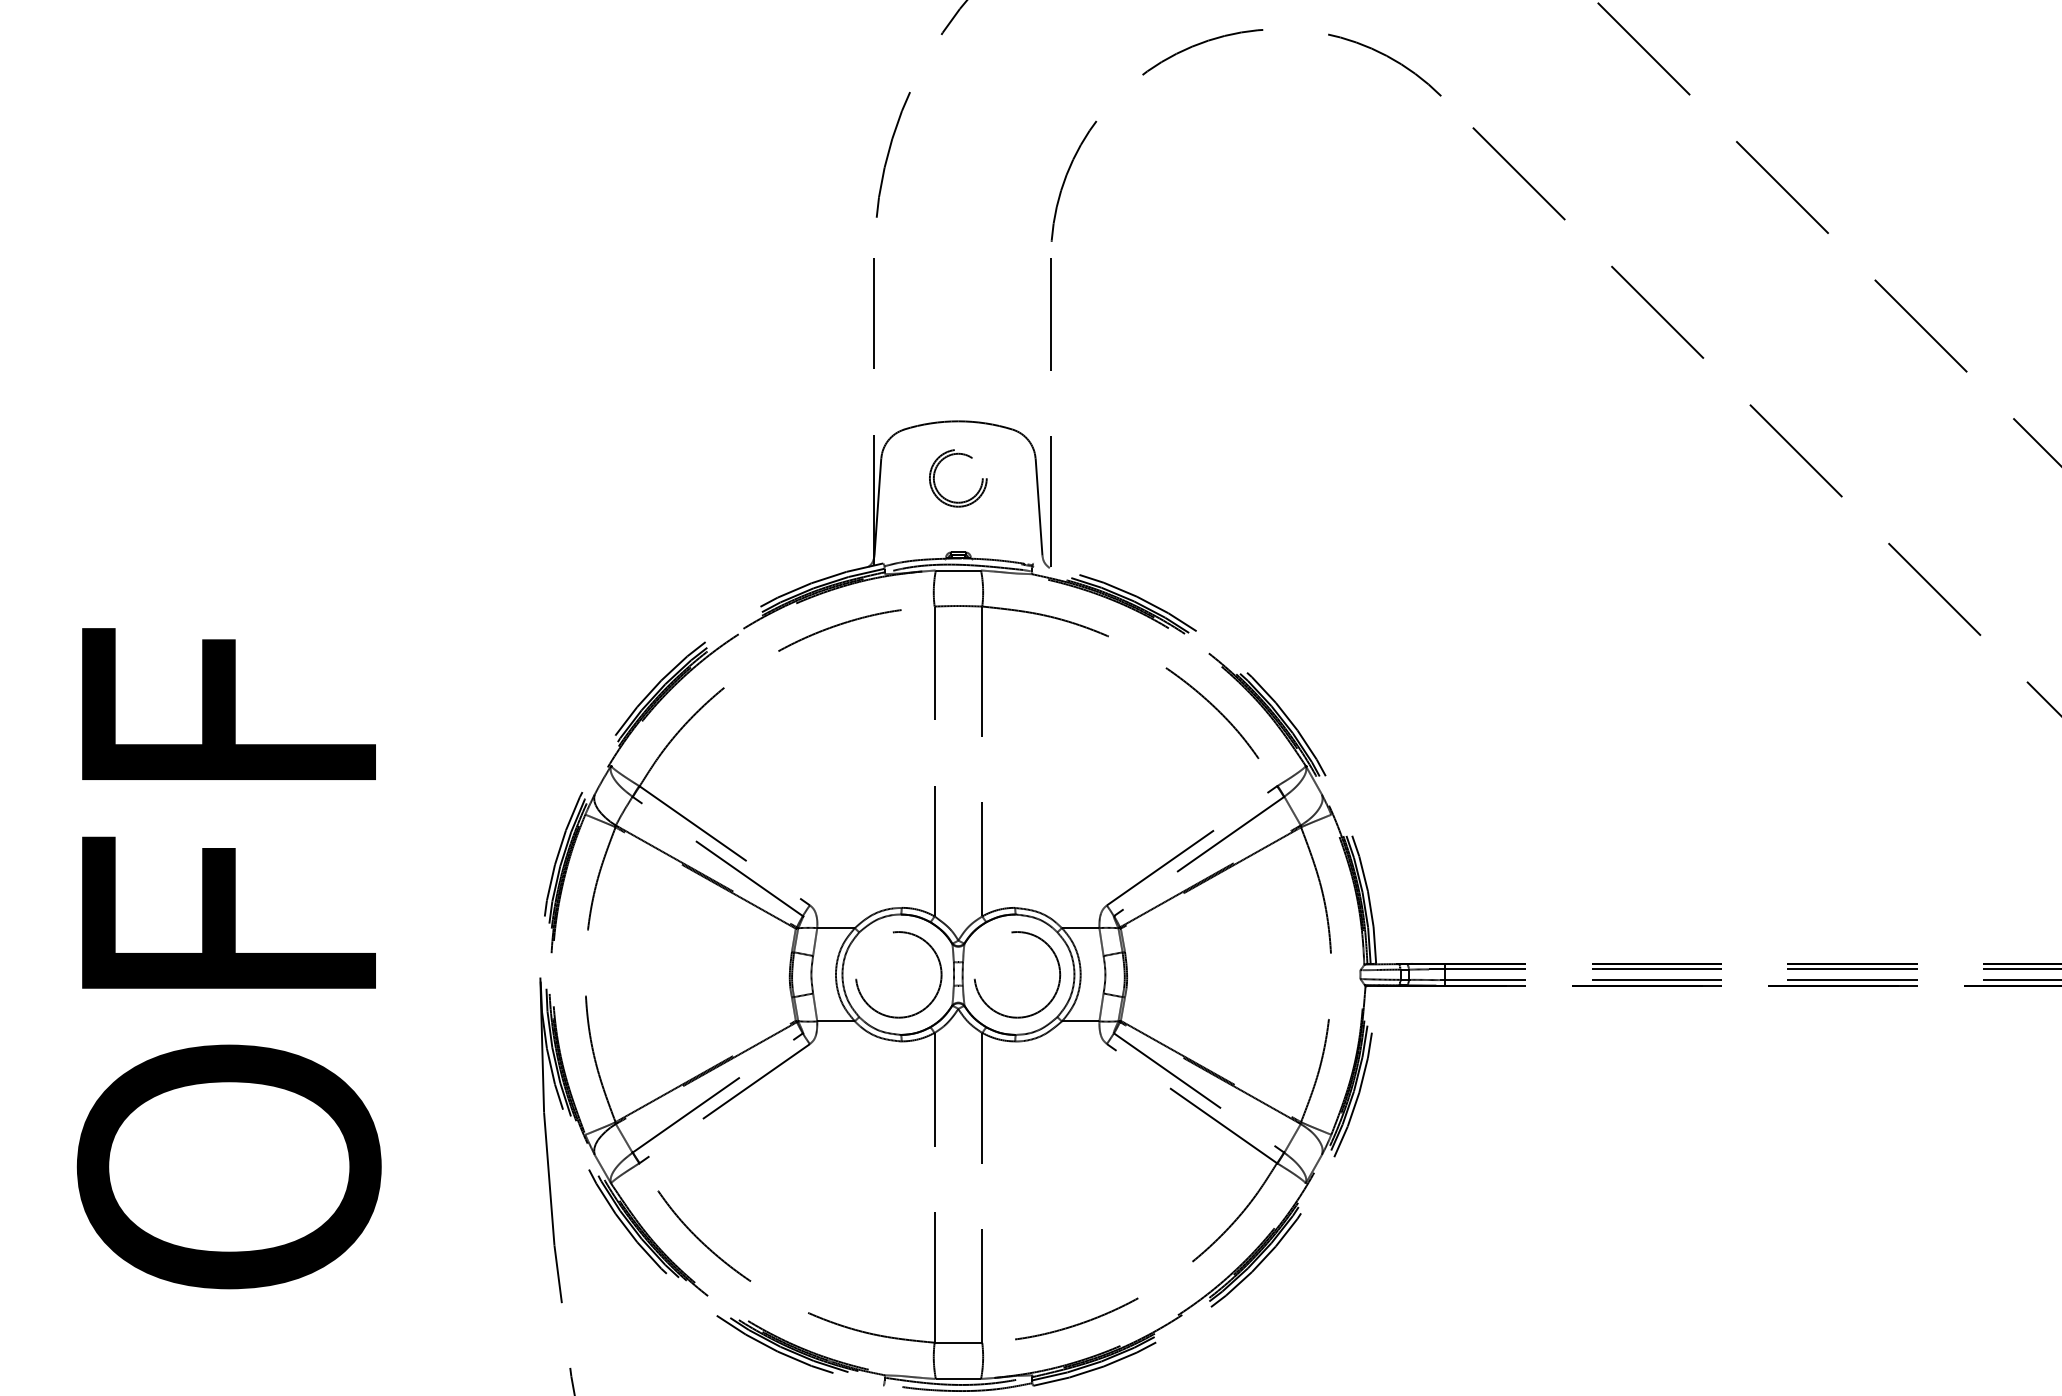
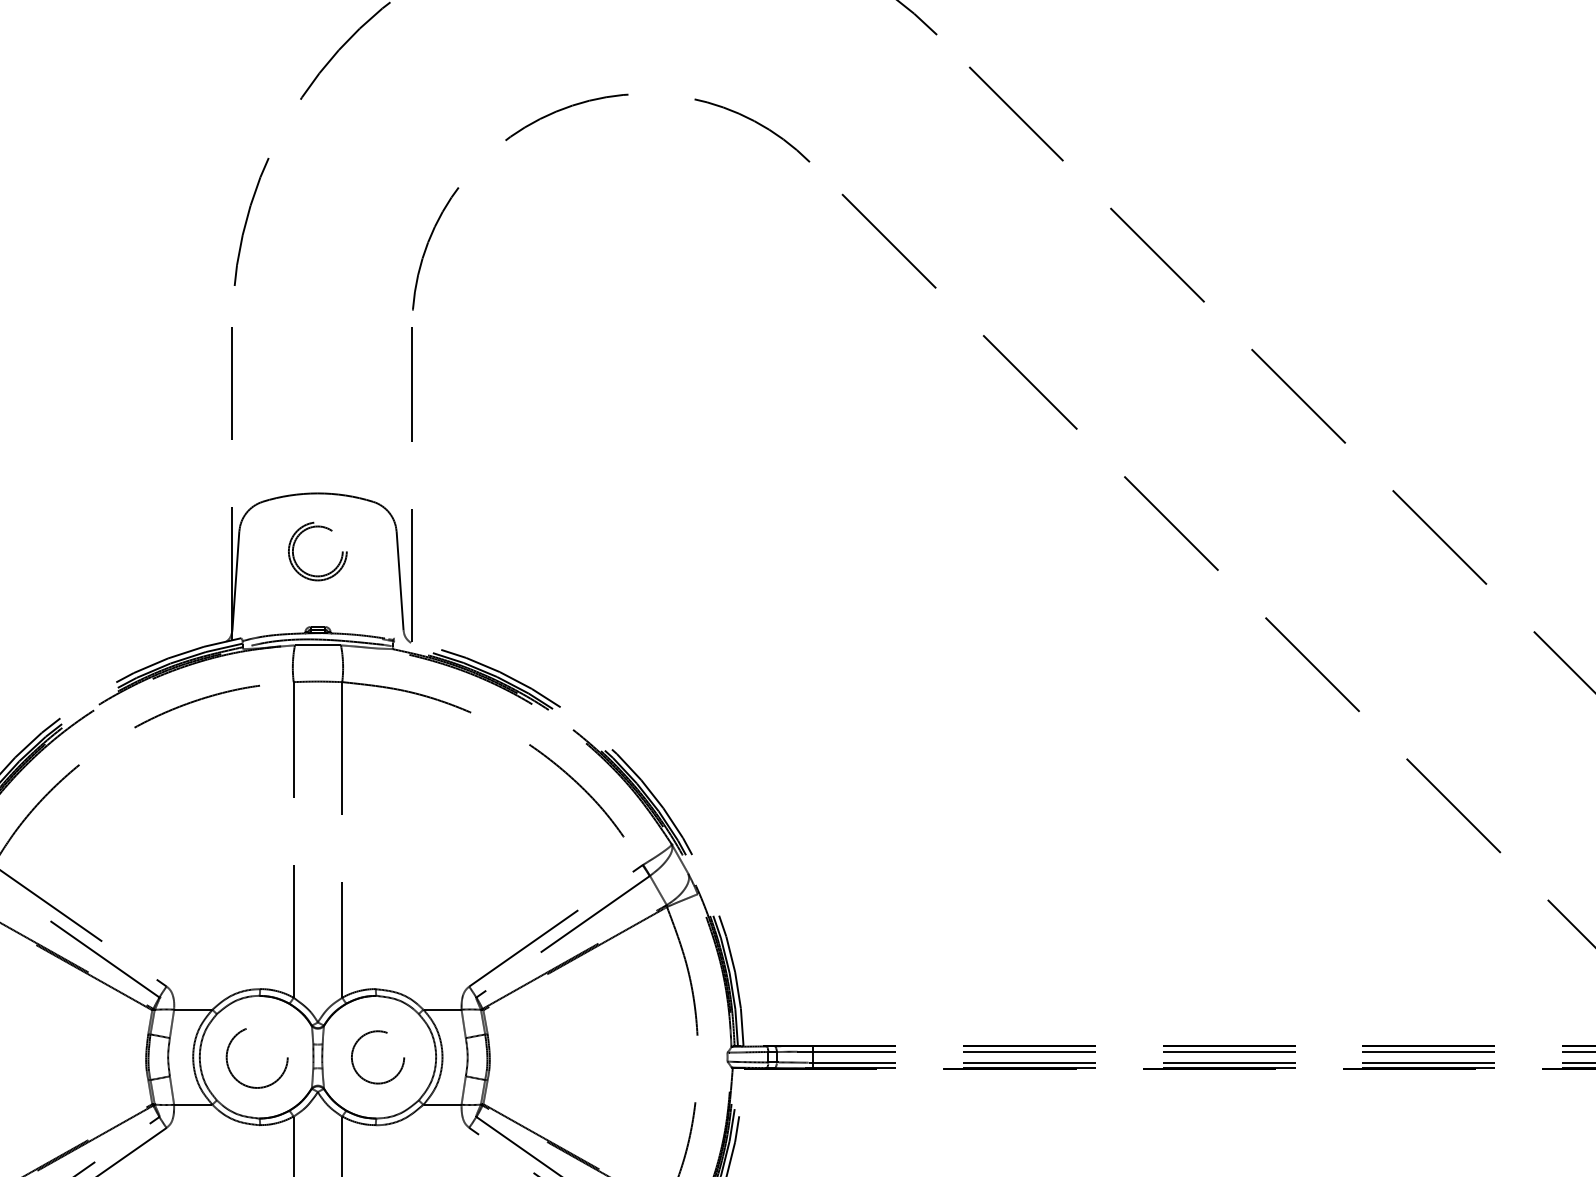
circle: (898, 974) -> (256, 1056), size x0.7
circle: (1017, 974) -> (378, 1056), size x0.6

